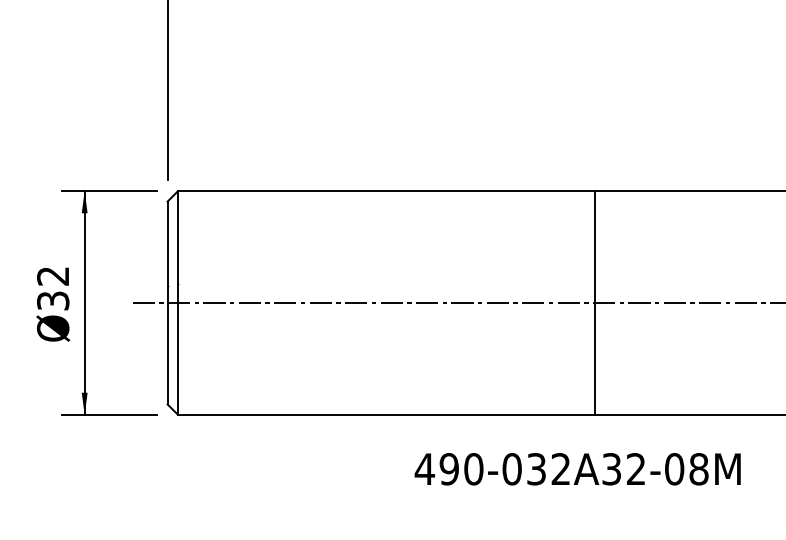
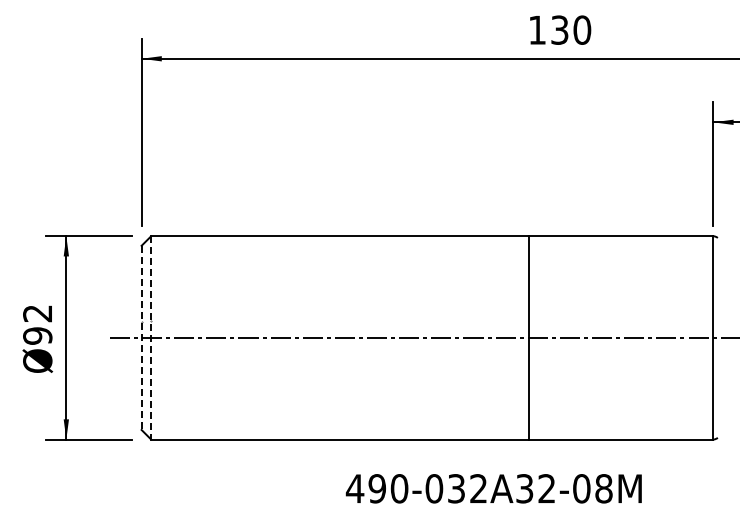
text: (52, 300) -> (37, 335), Ø32 -> Ø92
line: (178, 302) -> (151, 337), solid -> dashed
line: (167, 303) -> (141, 338), solid -> dashed
text: (577, 468) -> (493, 488), moved

